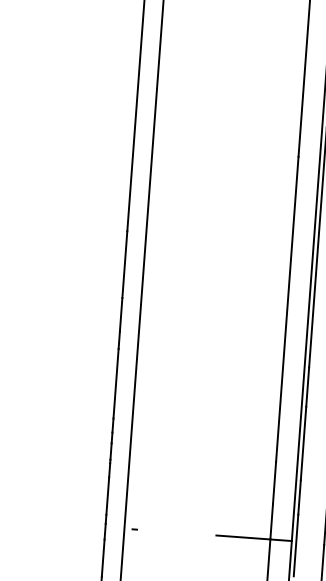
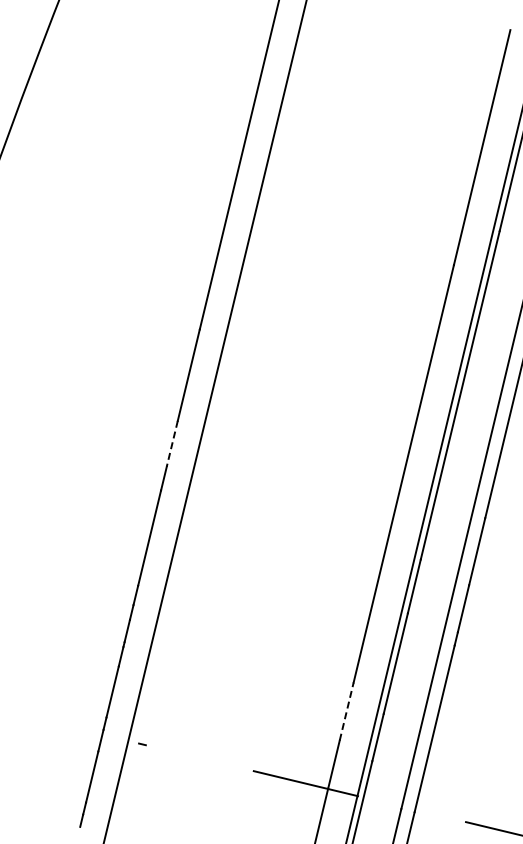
line: (121, 314) -> (172, 443), solid -> dashed
line: (274, 482) -> (346, 711), solid -> dashed

